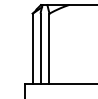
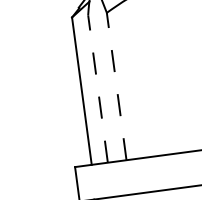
line: (40, 48) -> (97, 87), solid -> dashed
line: (49, 48) -> (116, 85), solid -> dashed

